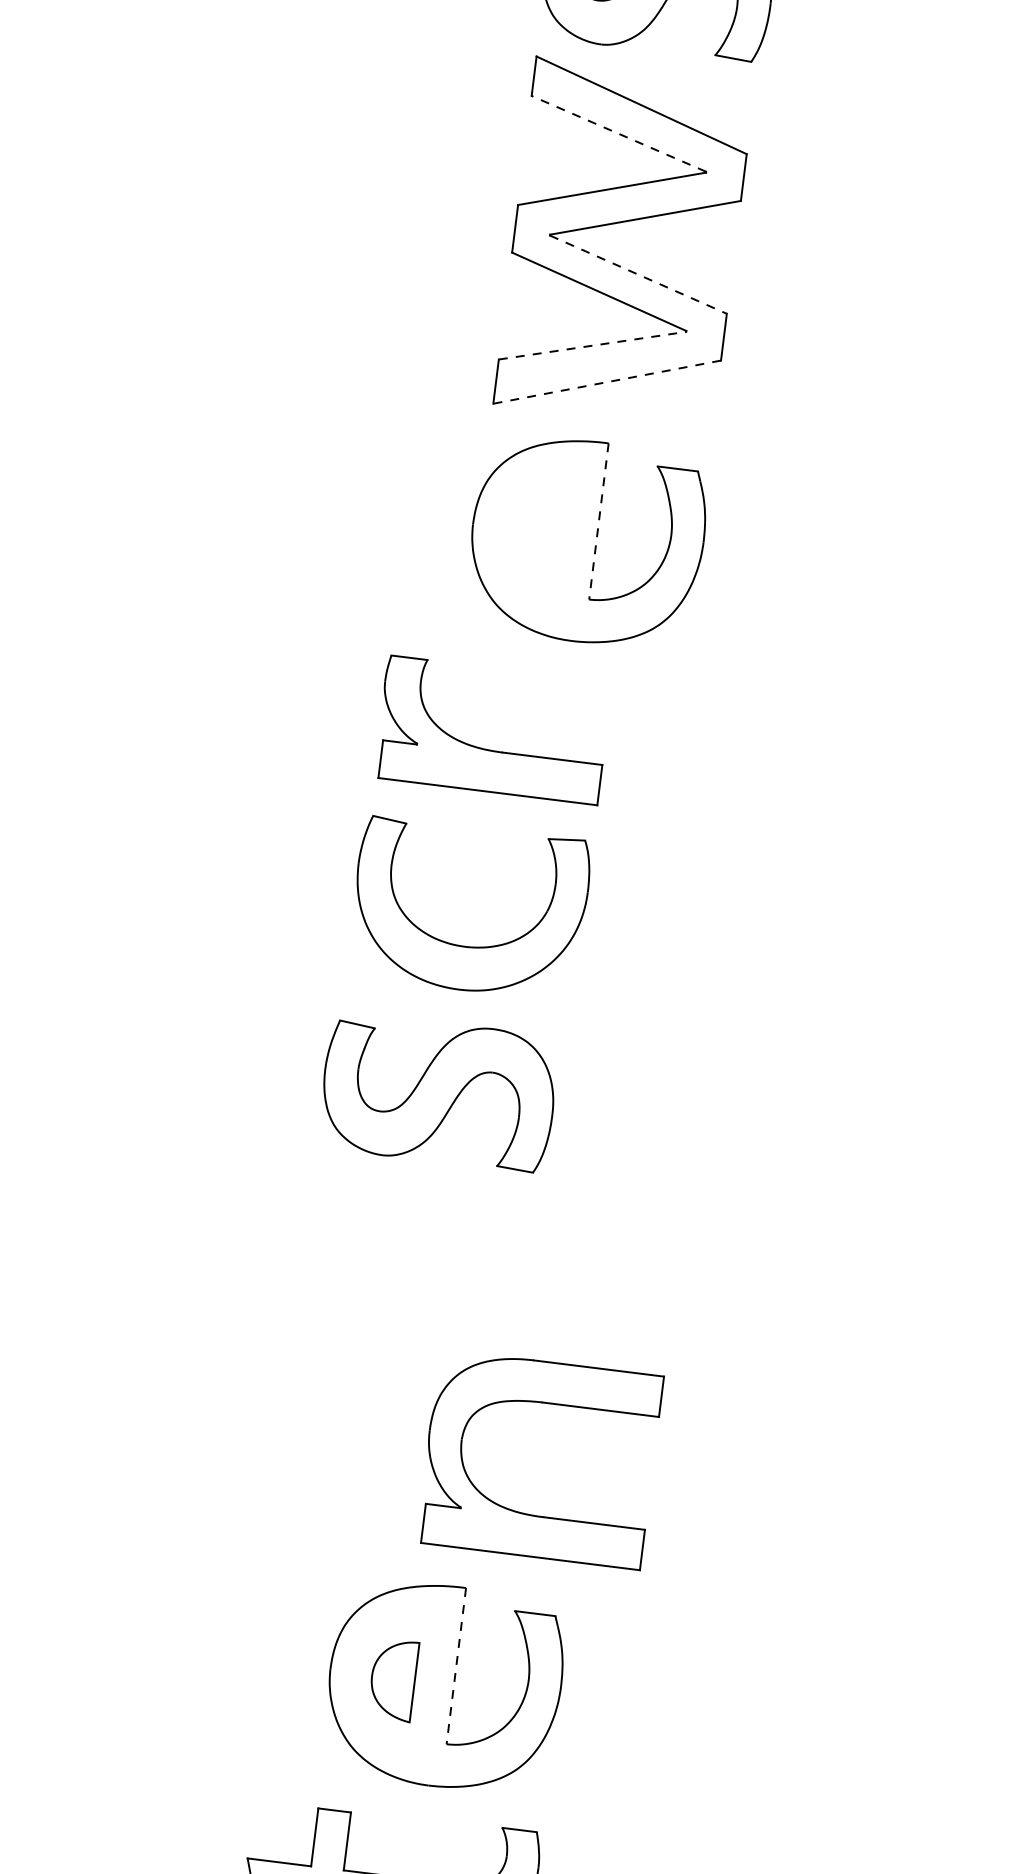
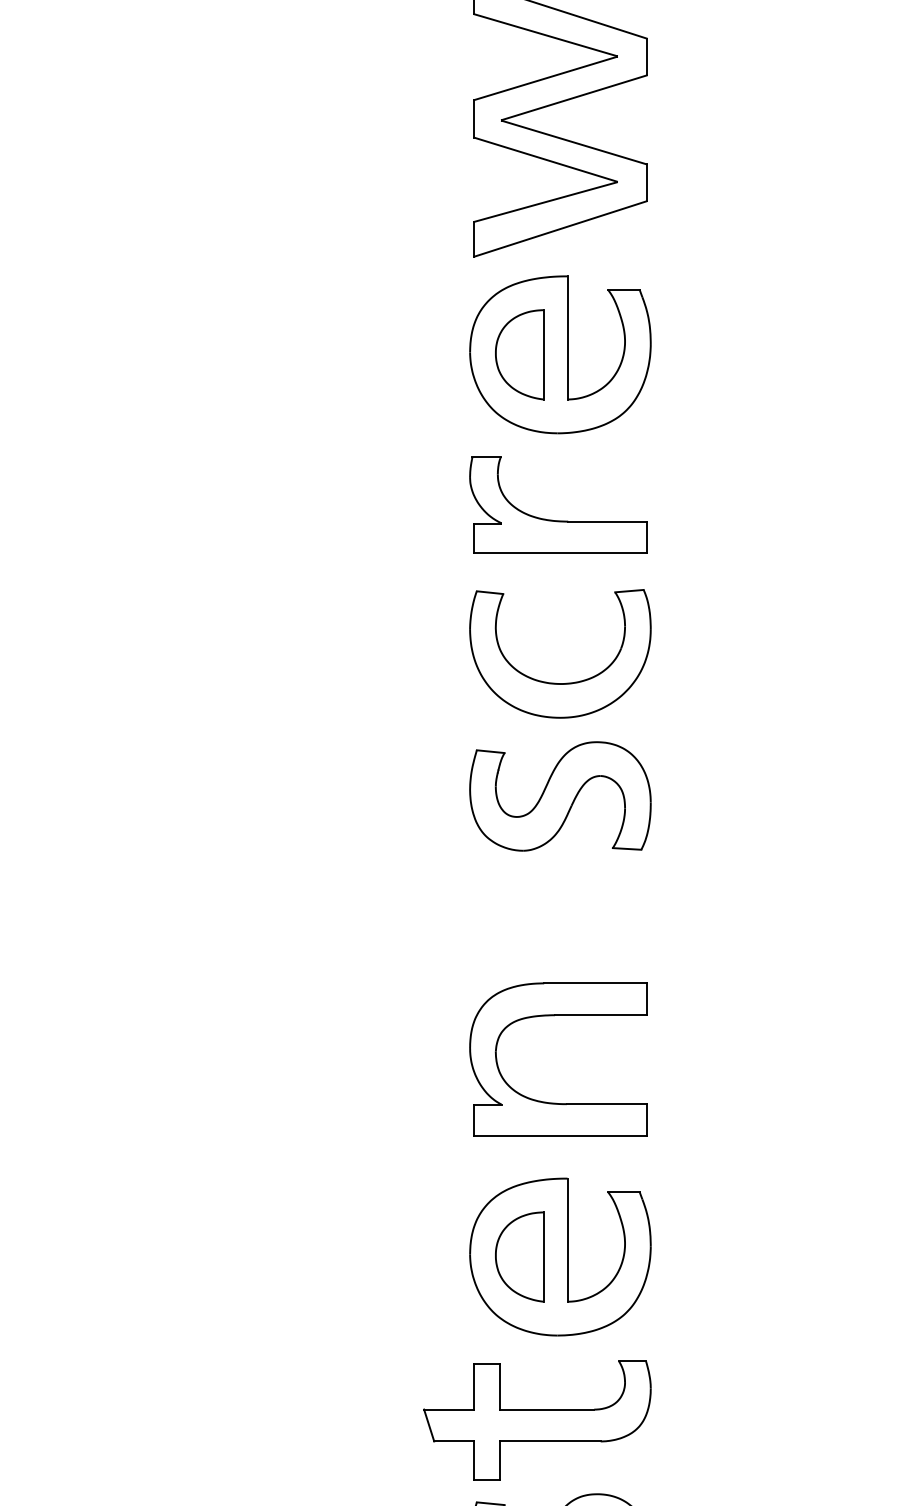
line: (618, 134) -> (545, 35), dashed -> solid
line: (638, 274) -> (574, 142), dashed -> solid
line: (593, 346) -> (546, 202), dashed -> solid
line: (607, 382) -> (560, 229), dashed -> solid
line: (598, 520) -> (567, 337), dashed -> solid
part: (535, 534) -> (519, 354), added
part: (490, 749) -> (558, 520), moved
part: (458, 944) -> (555, 682), moved
part: (438, 1092) -> (560, 796), moved
part: (530, 1513) -> (556, 1102), moved
line: (456, 1666) -> (567, 1240), dashed -> solid
part: (392, 1679) -> (519, 1256), size x1.43

